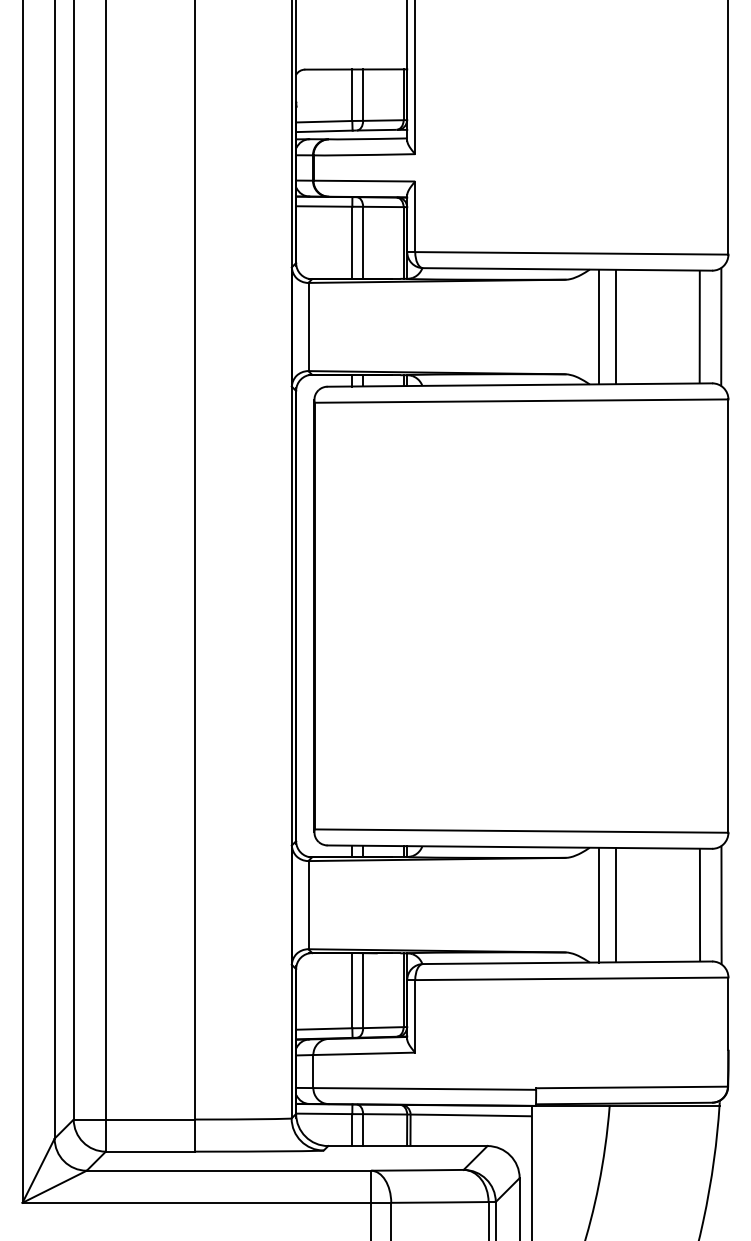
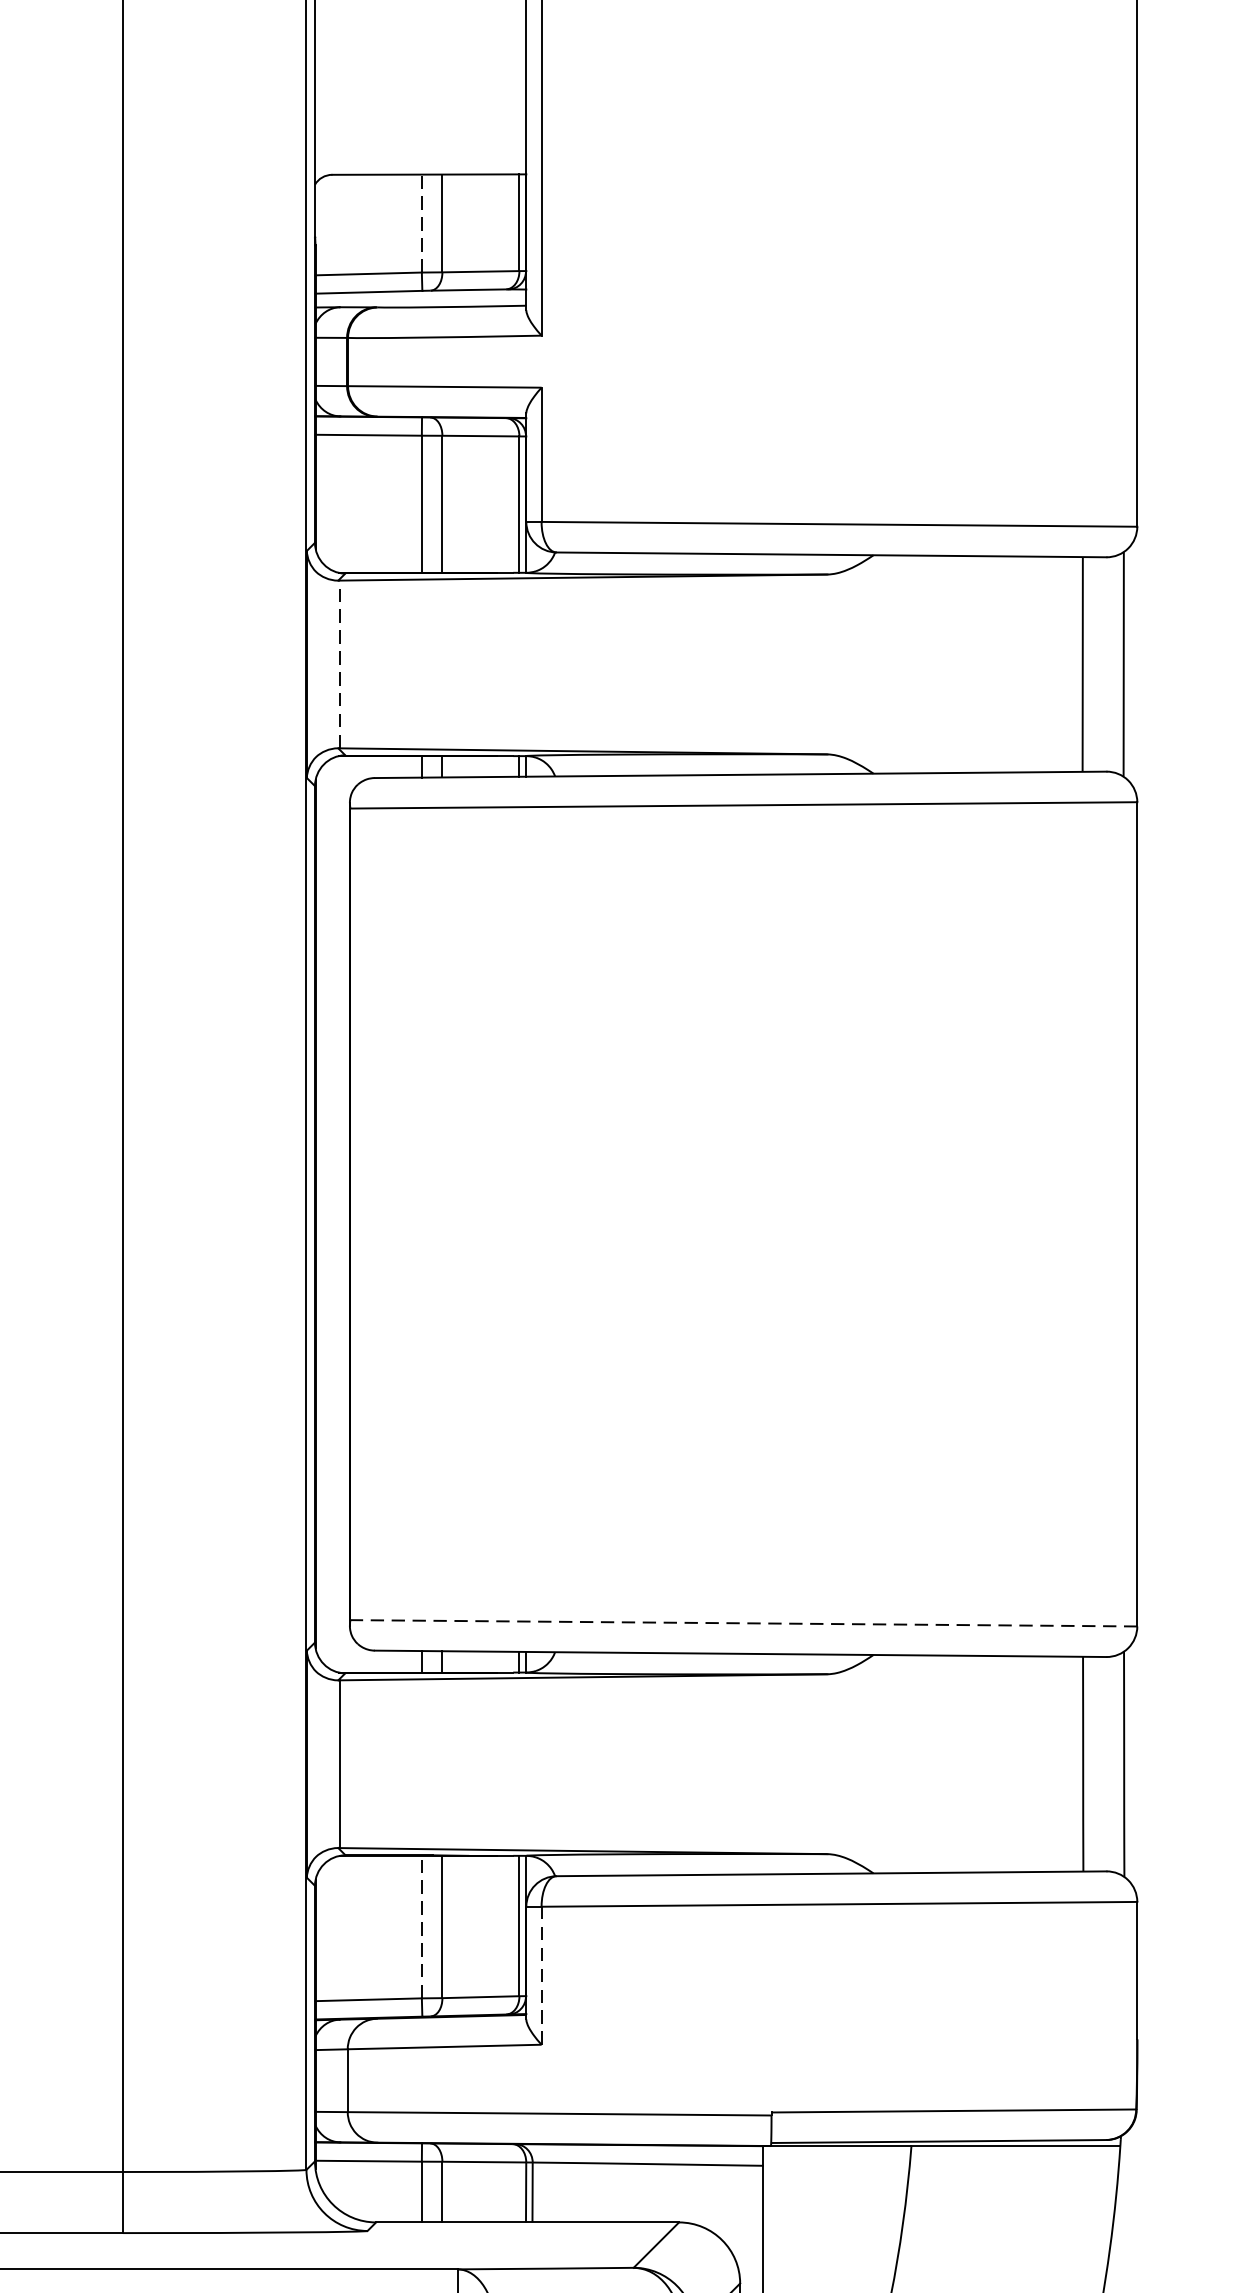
line: (352, 95) -> (422, 224), solid -> dashed
line: (309, 326) -> (340, 663), solid -> dashed
line: (598, 326) -> (890, 663), removed
line: (616, 326) -> (924, 663), removed
line: (521, 831) -> (743, 1624), solid -> dashed
line: (598, 904) -> (890, 1762), removed
line: (616, 904) -> (924, 1762), removed
line: (352, 990) -> (422, 1926), solid -> dashed
line: (415, 1015) -> (542, 1974), solid -> dashed

